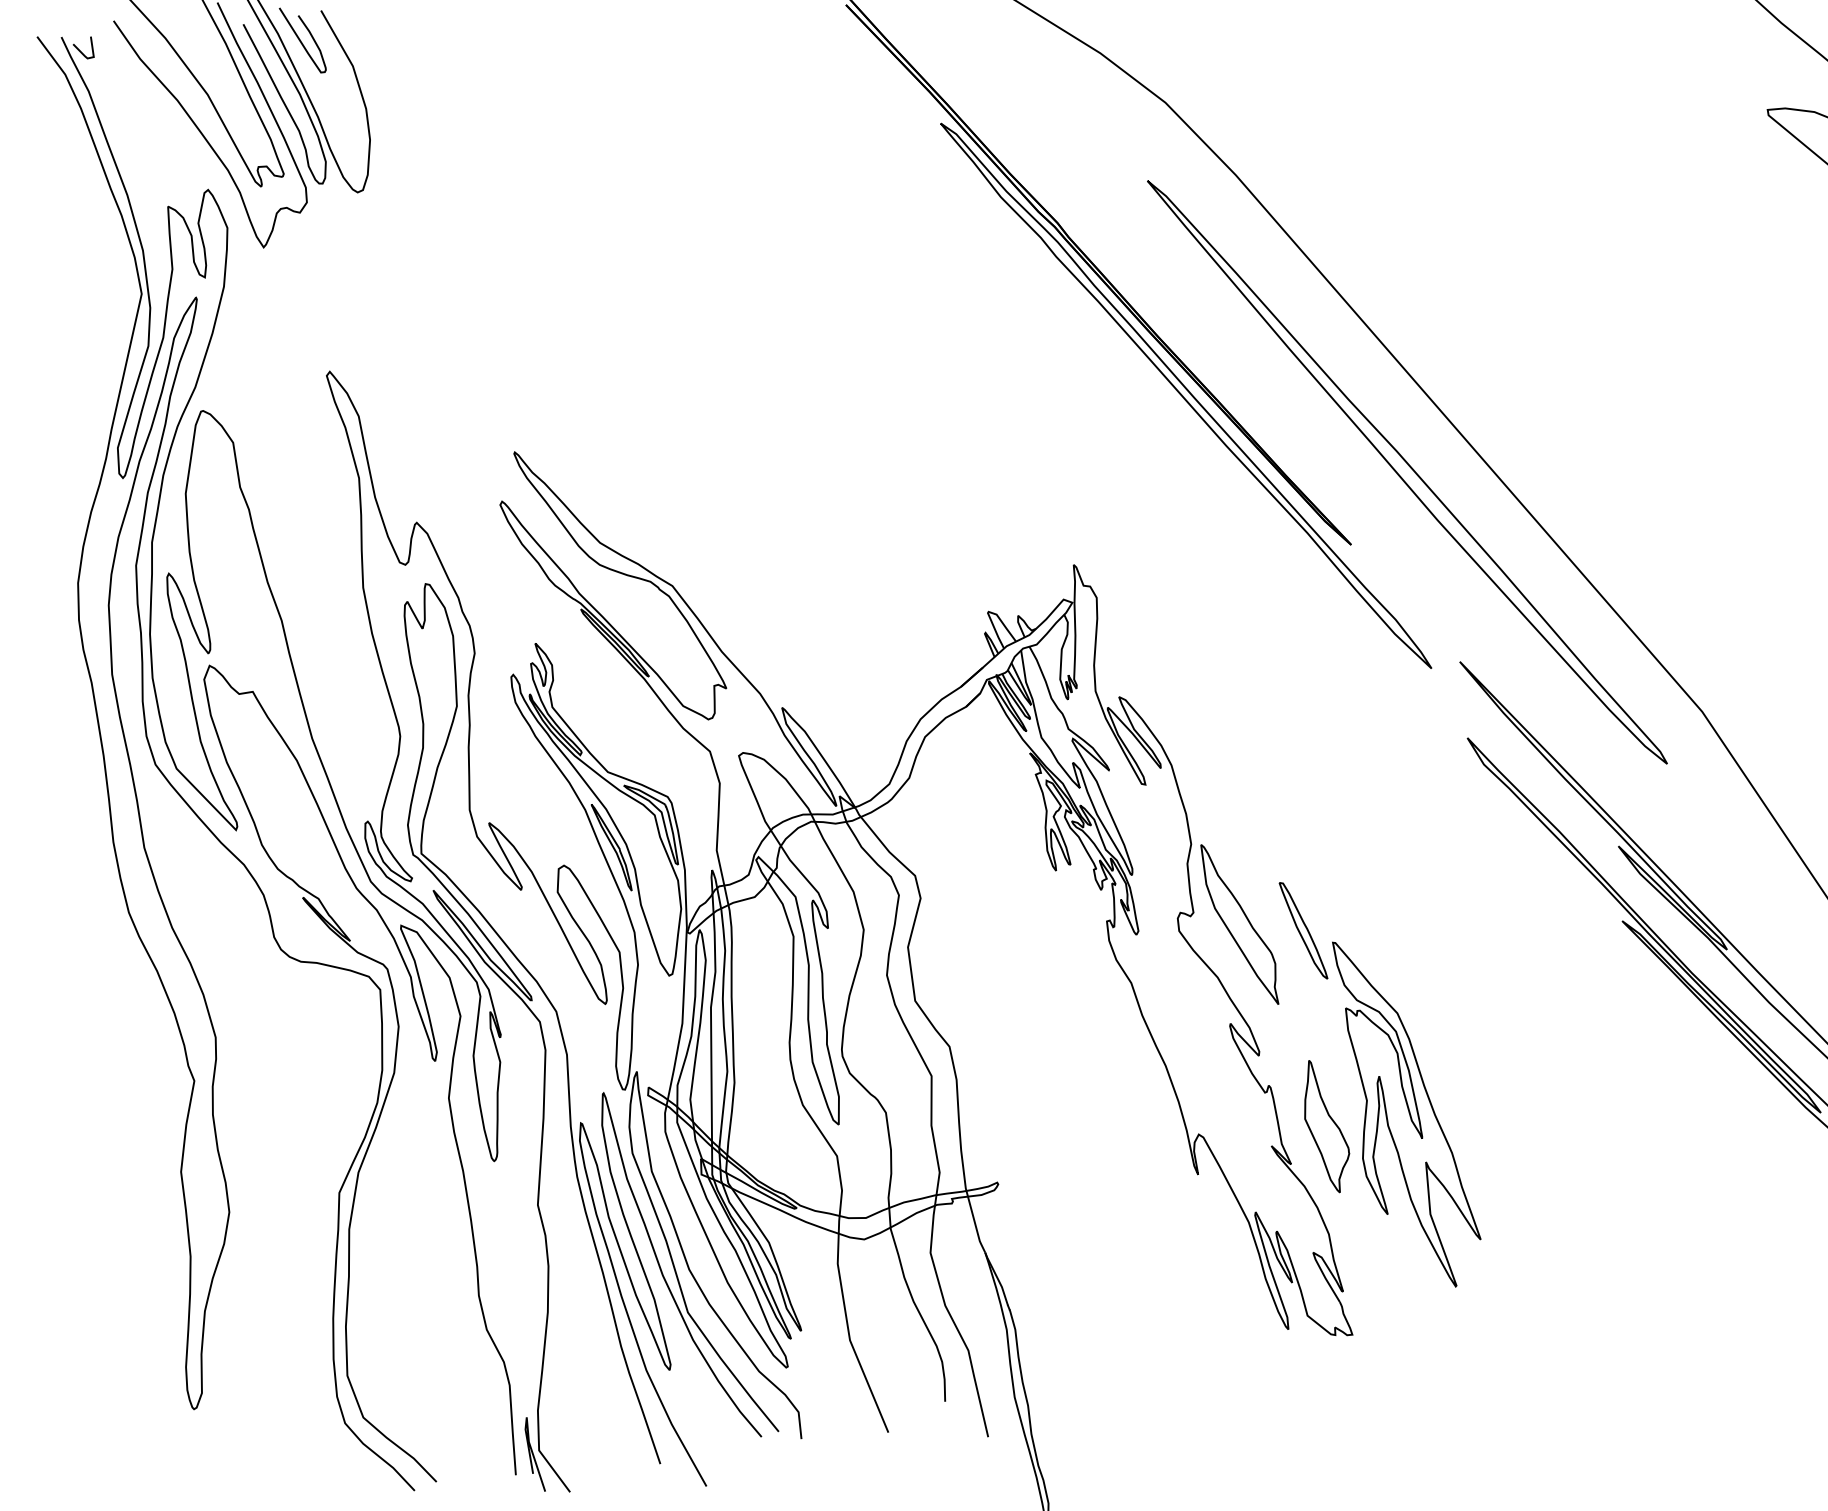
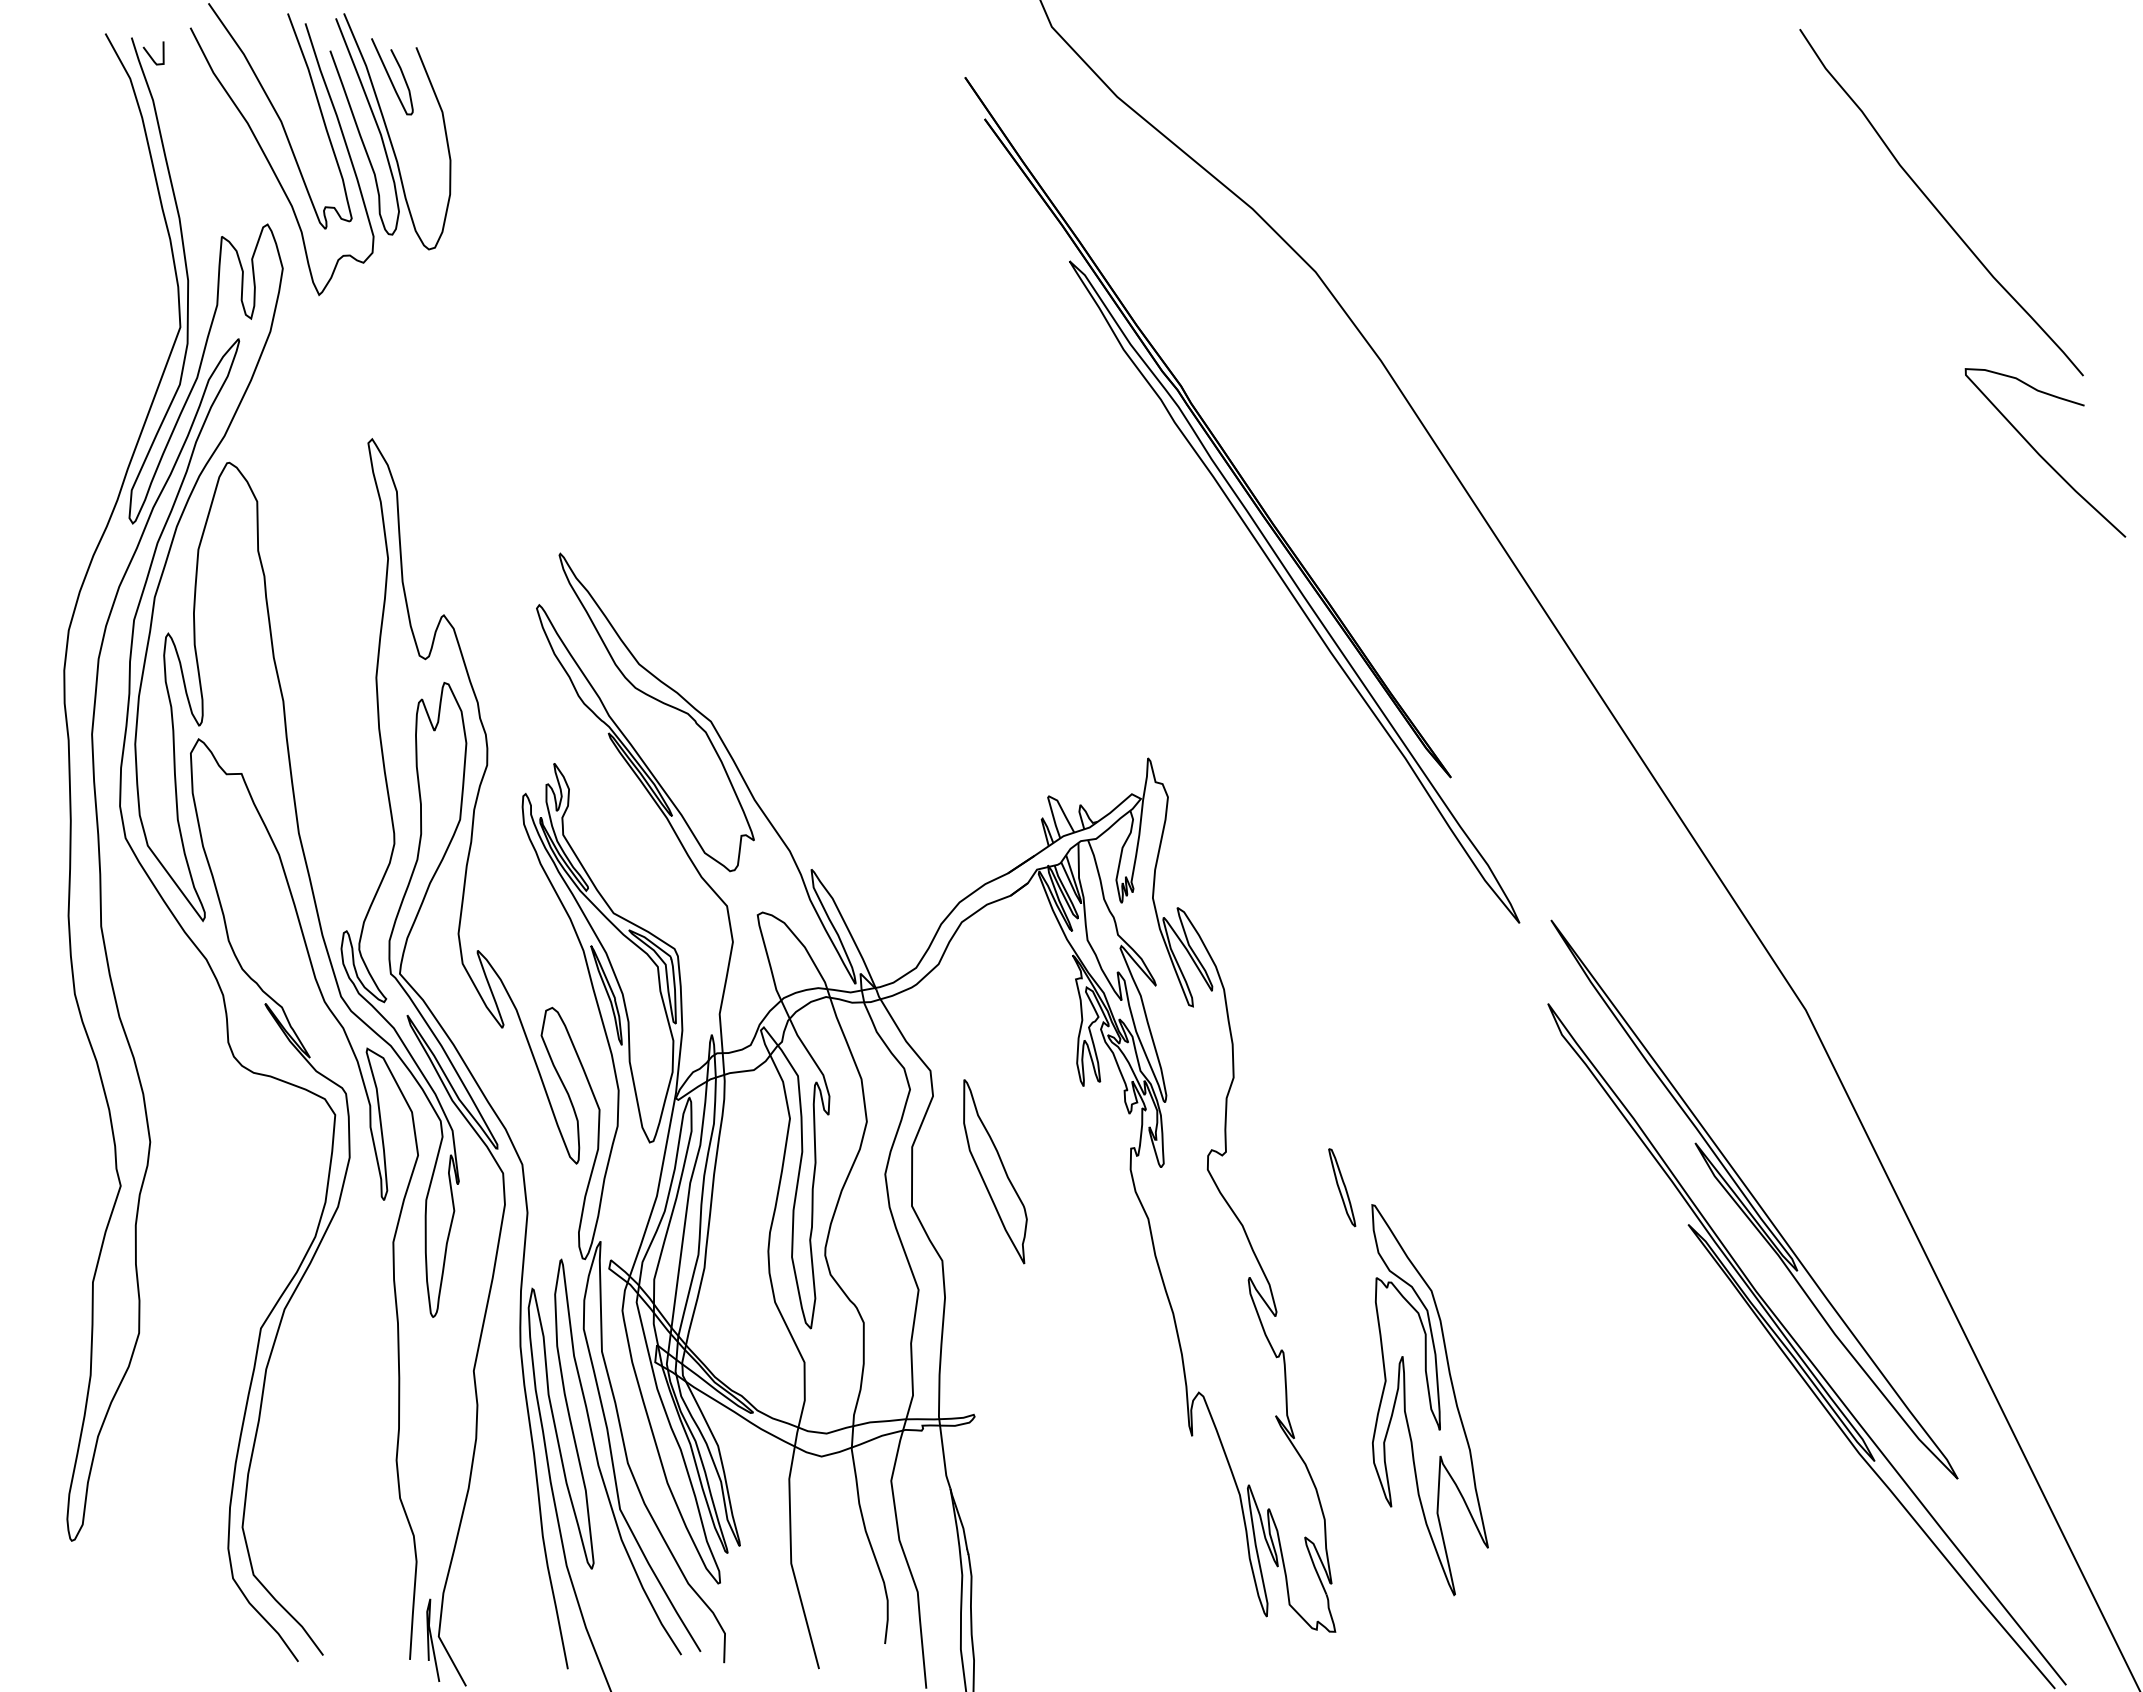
part: (1407, 472) -> (1522, 707), removed
part: (1240, 924) -> (995, 1171), moved
part: (1302, 930) -> (1341, 1187), size x0.7
part: (1325, 1126) -> (1337, 1402), removed

